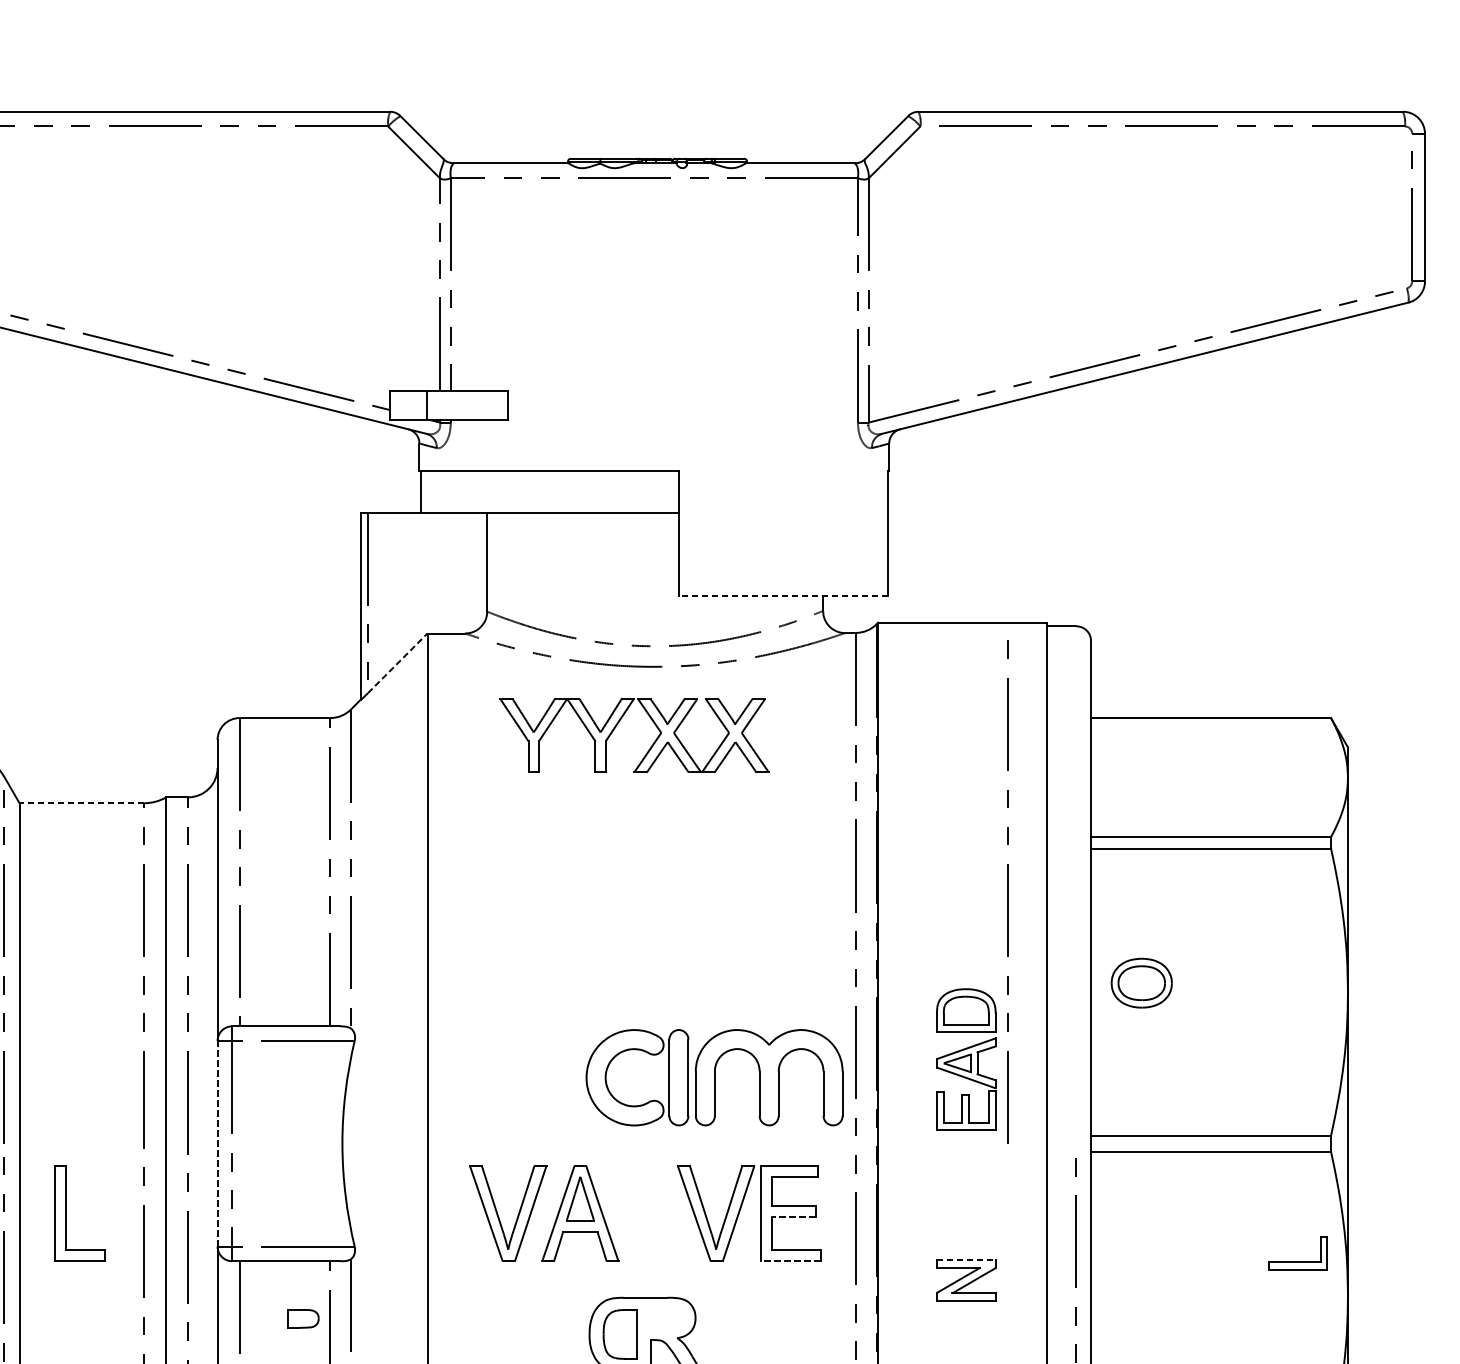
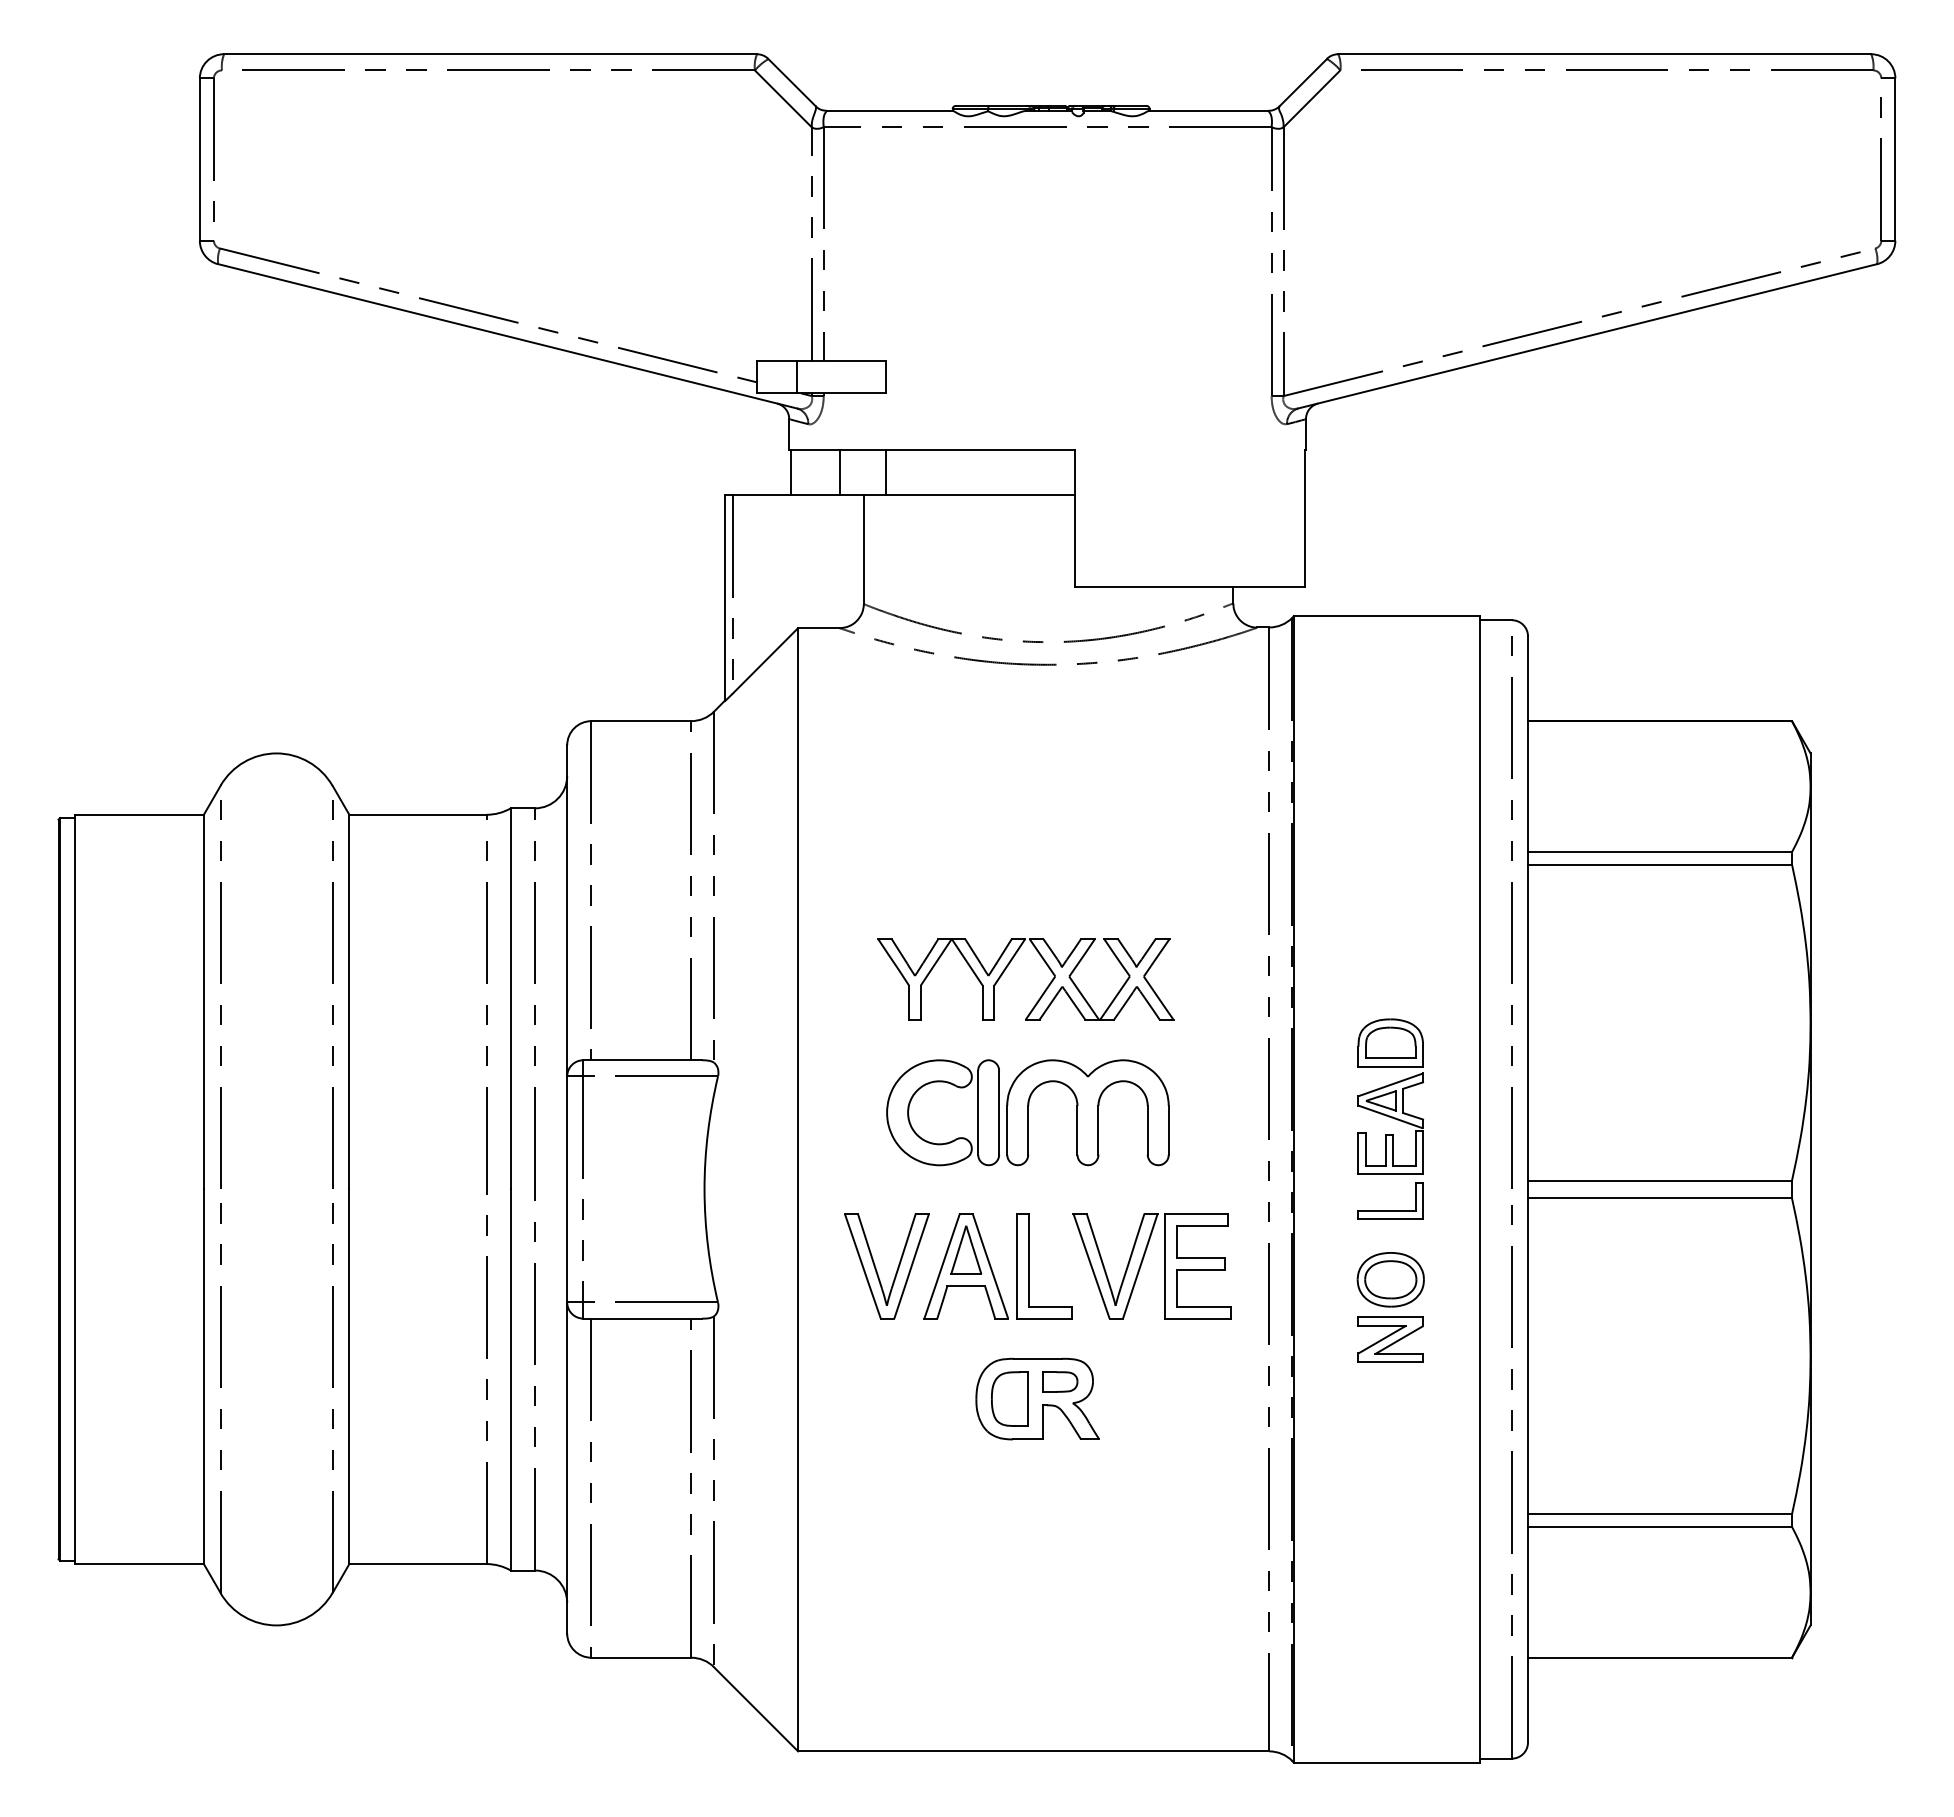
line: (465, 492) -> (839, 472), added
line: (507, 492) -> (886, 472), added
line: (783, 596) -> (1189, 587), dashed -> solid
line: (397, 662) -> (765, 660), dashed -> solid
part: (618, 723) -> (1008, 966), moved
line: (82, 802) -> (418, 814), dashed -> solid
line: (1007, 892) -> (1511, 912), moved
part: (1141, 982) -> (1390, 1279), moved
part: (714, 1077) -> (1027, 1112), moved
line: (217, 1142) -> (567, 1188), dashed -> solid
part: (66, 1213) -> (1029, 1266), moved
line: (793, 1217) -> (1200, 1270), dashed -> solid
line: (966, 1260) -> (1391, 1317), dashed -> solid
line: (790, 1261) -> (1197, 1318), dashed -> solid
part: (1297, 1262) -> (1390, 1210), moved
part: (303, 1318) -> (1060, 1381), moved

